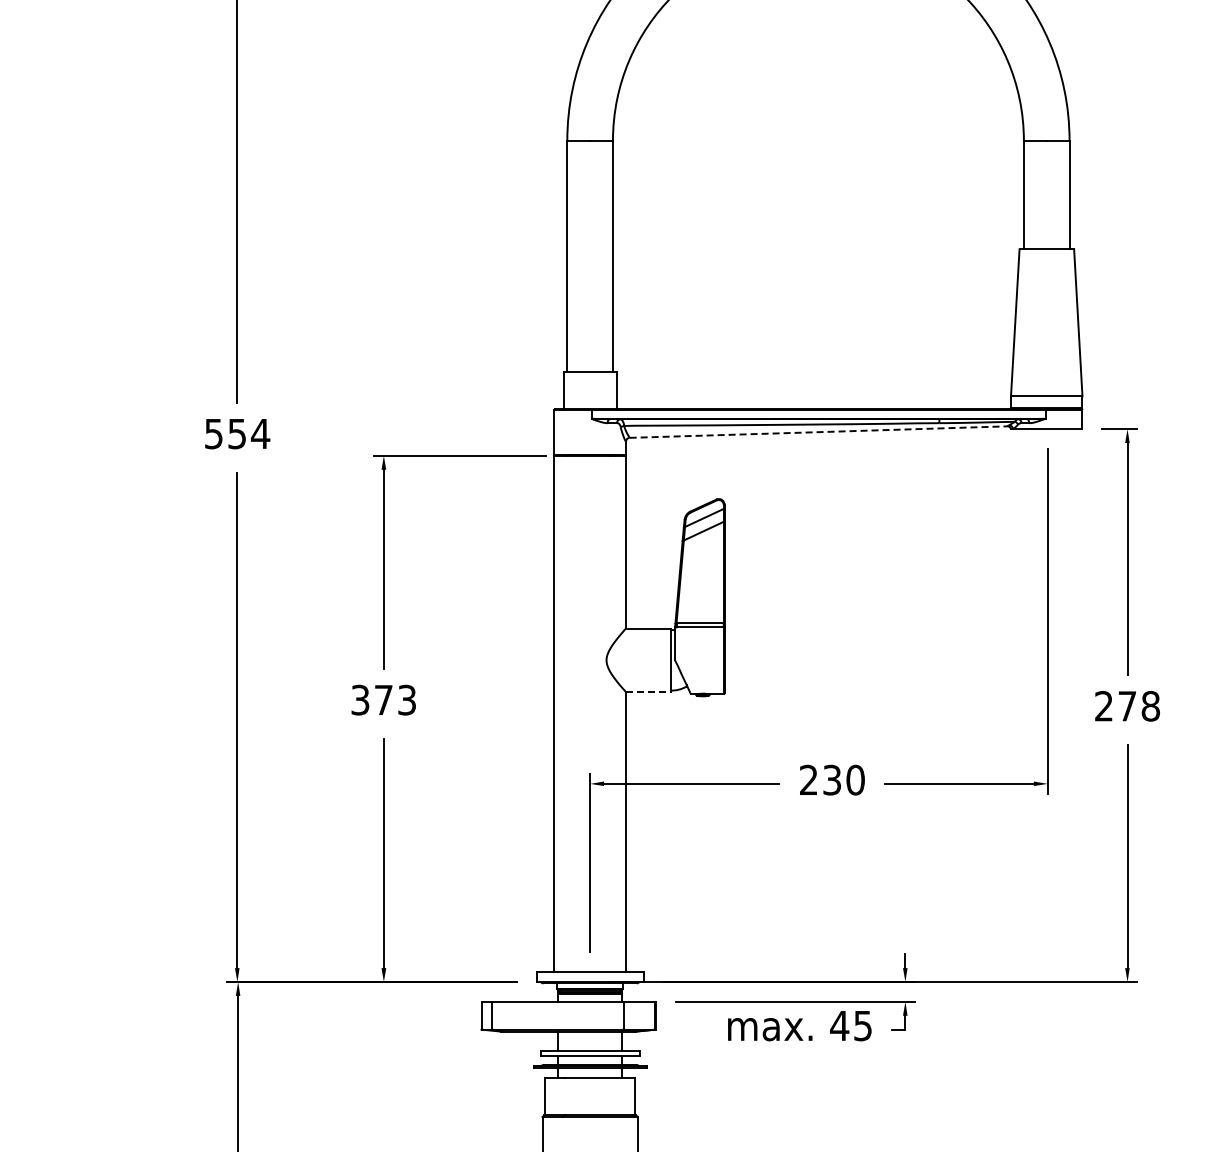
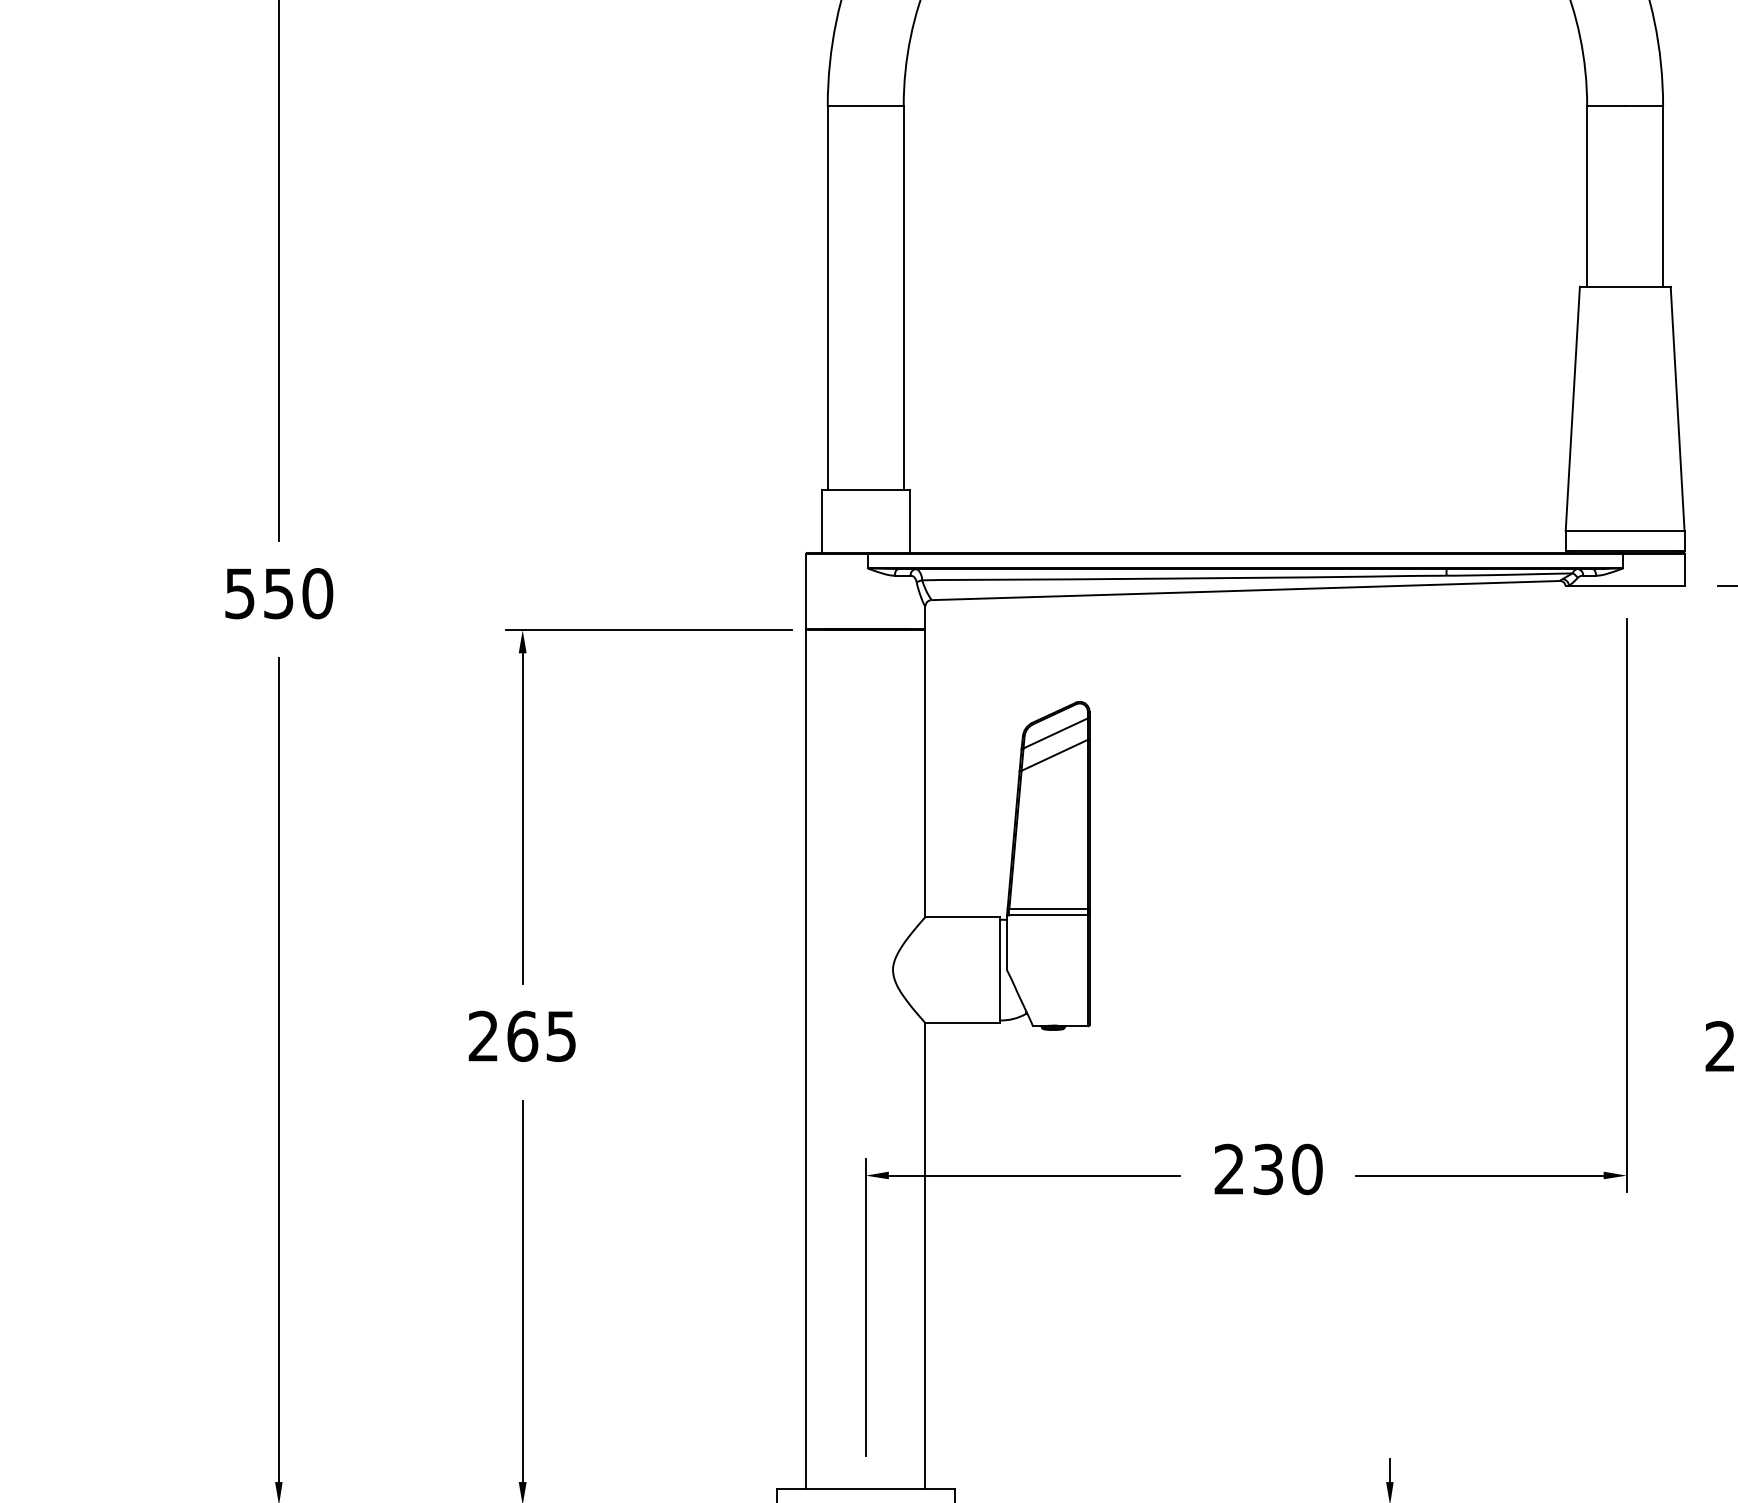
line: (817, 432) -> (1243, 591), dashed -> solid
text: (260, 433) -> (317, 592), 554 -> 550
line: (648, 692) -> (962, 1023), dashed -> solid
text: (383, 699) -> (522, 1035), 373 -> 265

